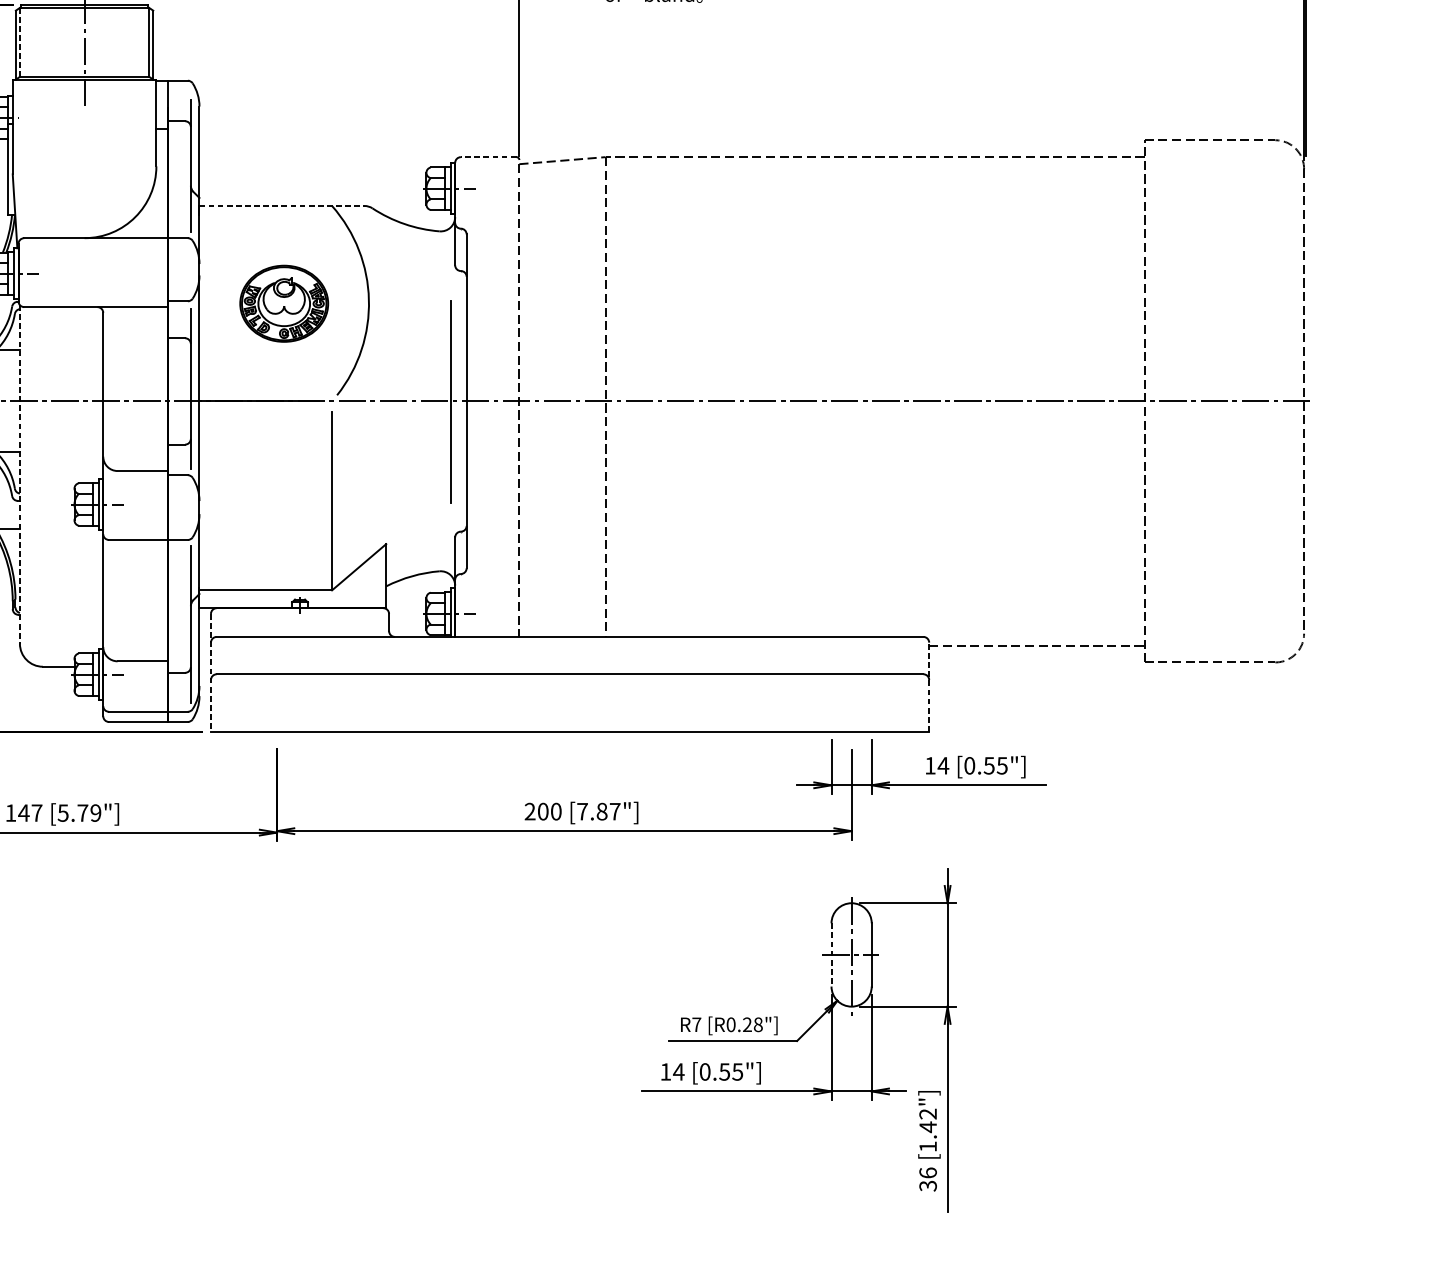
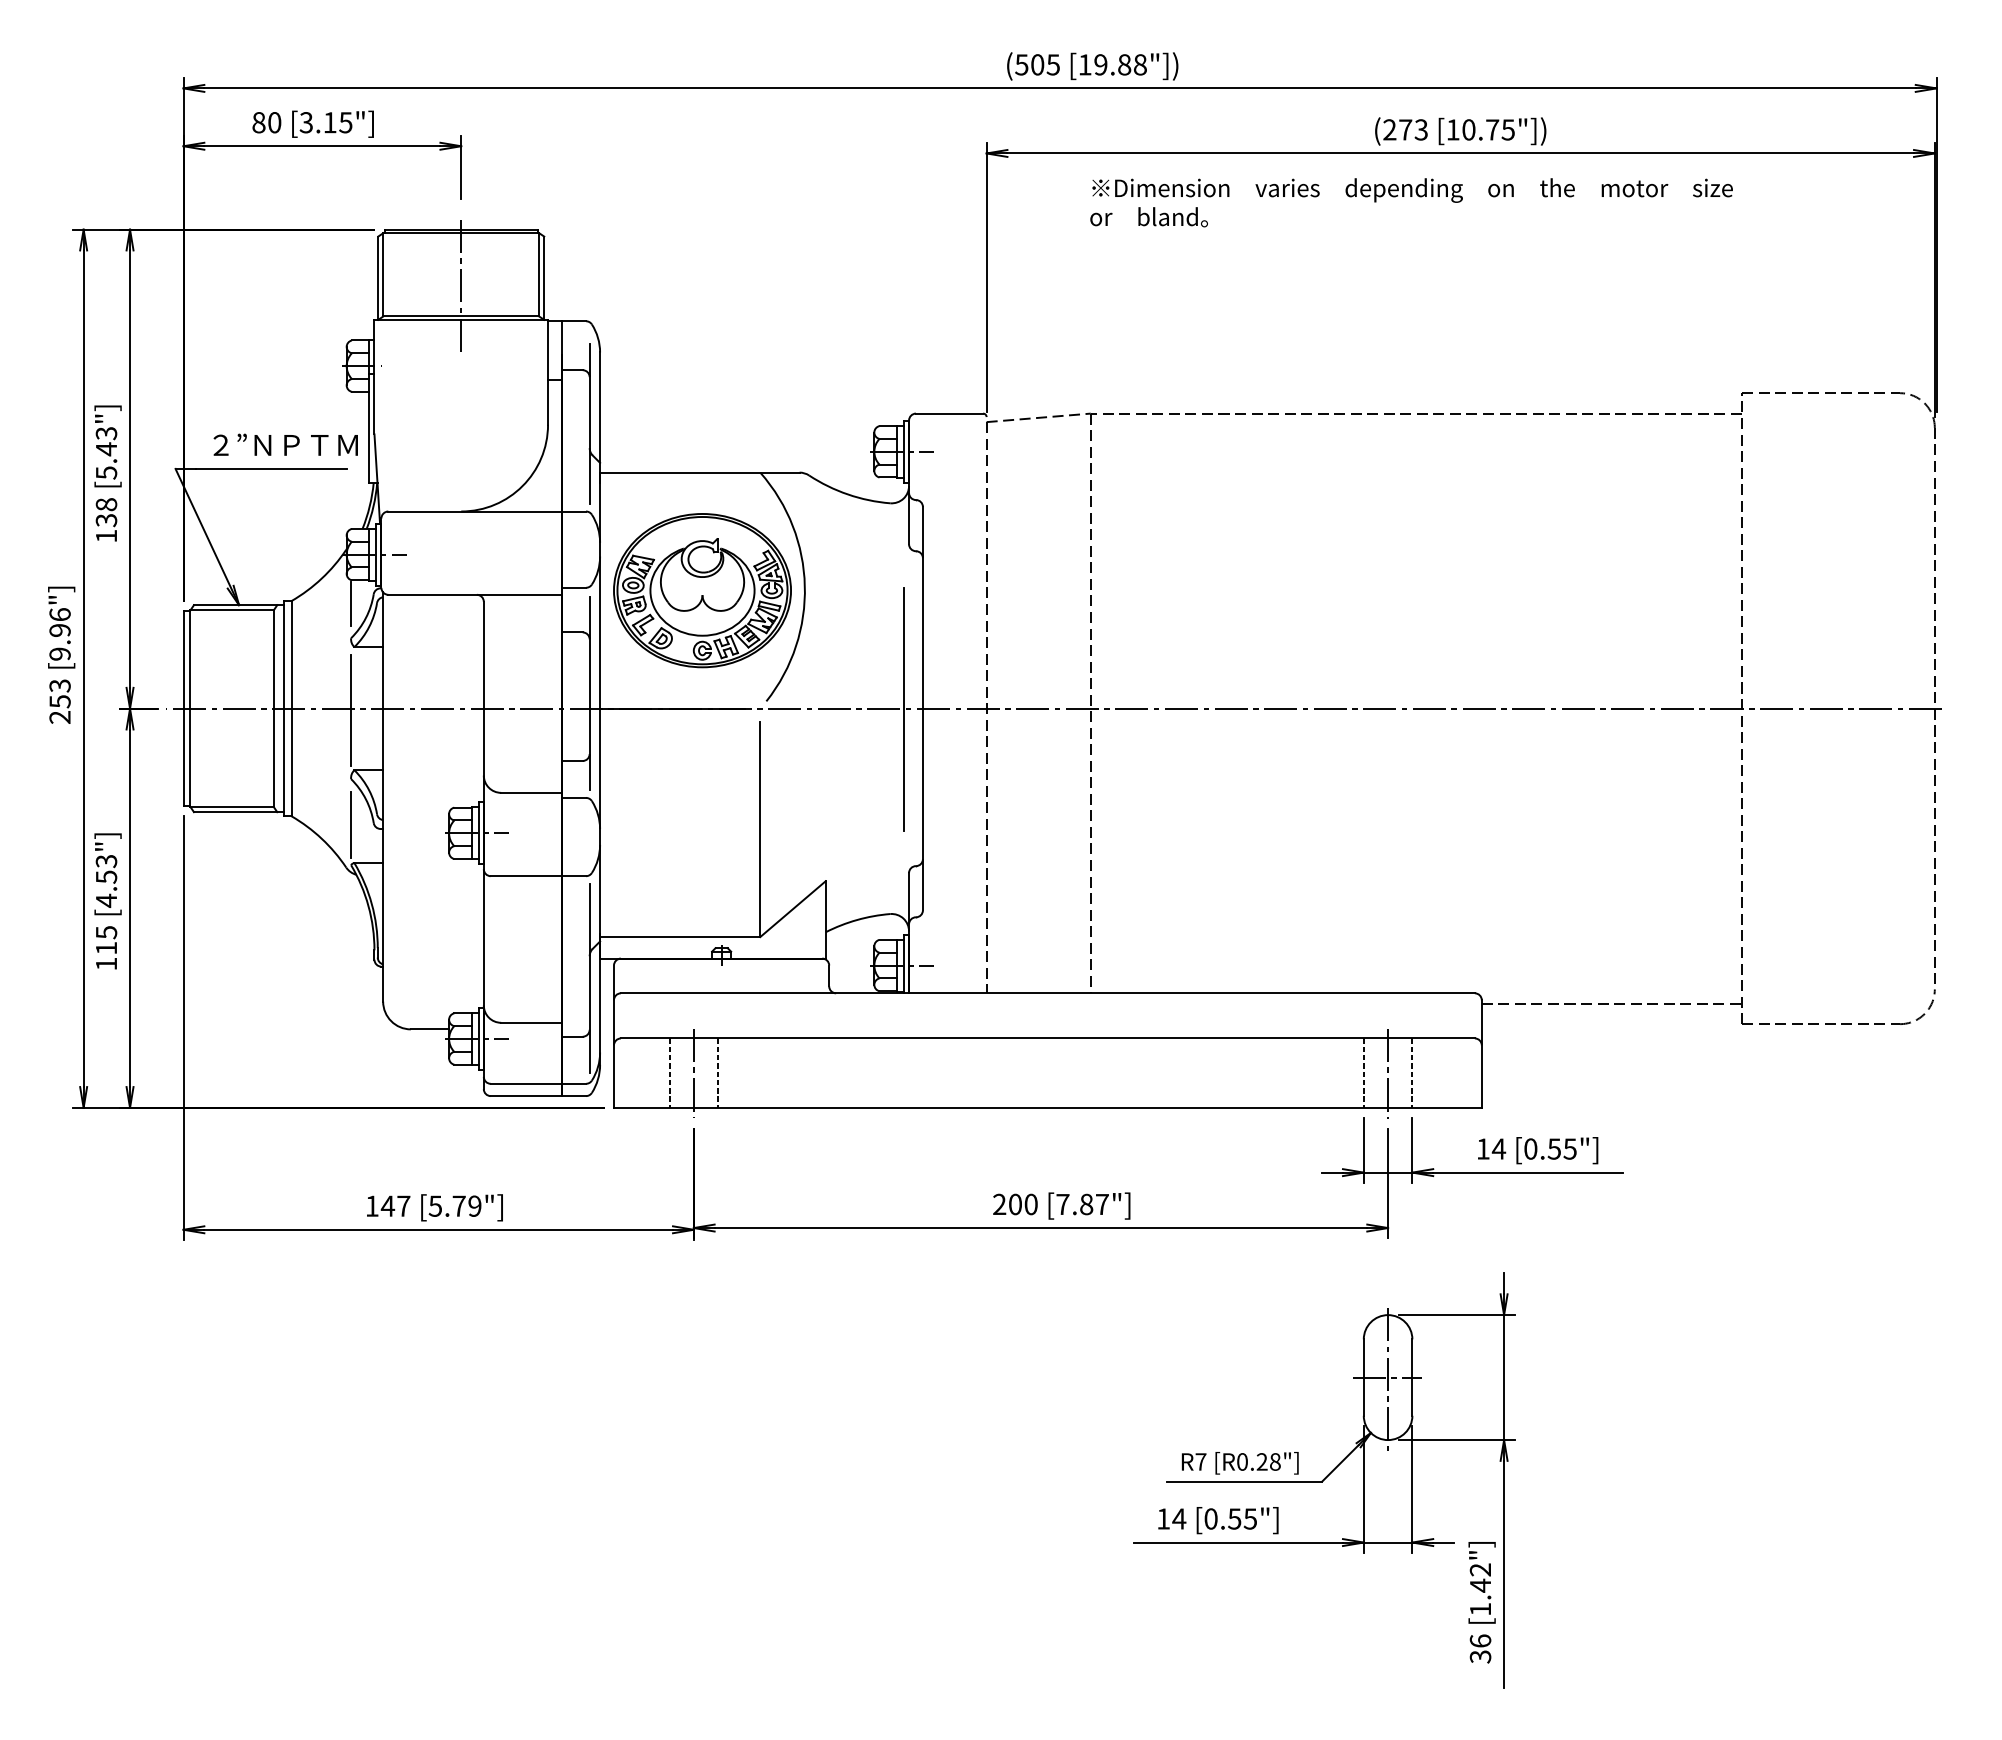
line: (20, 42) -> (383, 274), dashed -> solid
line: (488, 157) -> (949, 413), dashed -> solid
line: (281, 205) -> (699, 472), dashed -> solid
part: (284, 303) -> (702, 590), size x1.67
line: (20, 474) -> (383, 797), dashed -> solid
line: (210, 673) -> (613, 1037), dashed -> solid
line: (928, 687) -> (1481, 1054), dashed -> solid
line: (256, 702) -> (669, 1072), added
line: (297, 702) -> (718, 1072), added
line: (831, 702) -> (1363, 1072), added
line: (871, 702) -> (1412, 1072), added
line: (276, 703) -> (693, 1073), added
line: (851, 703) -> (1388, 1073), added
line: (831, 955) -> (1363, 1378), dashed -> solid

